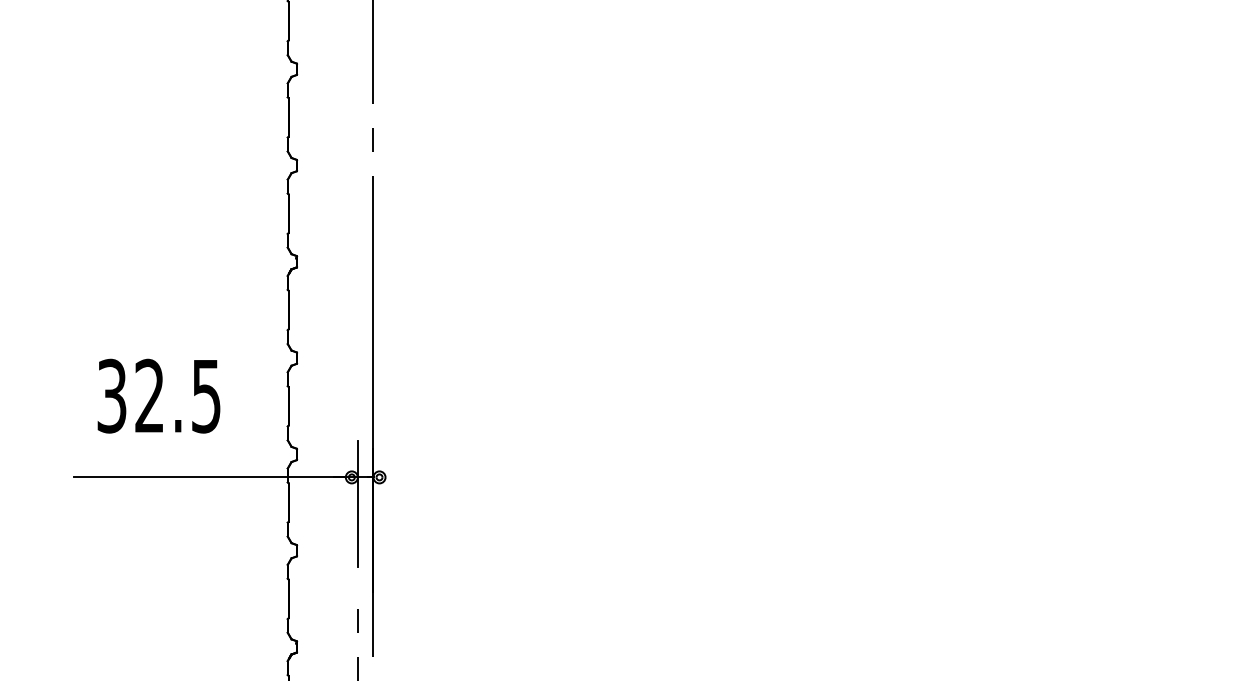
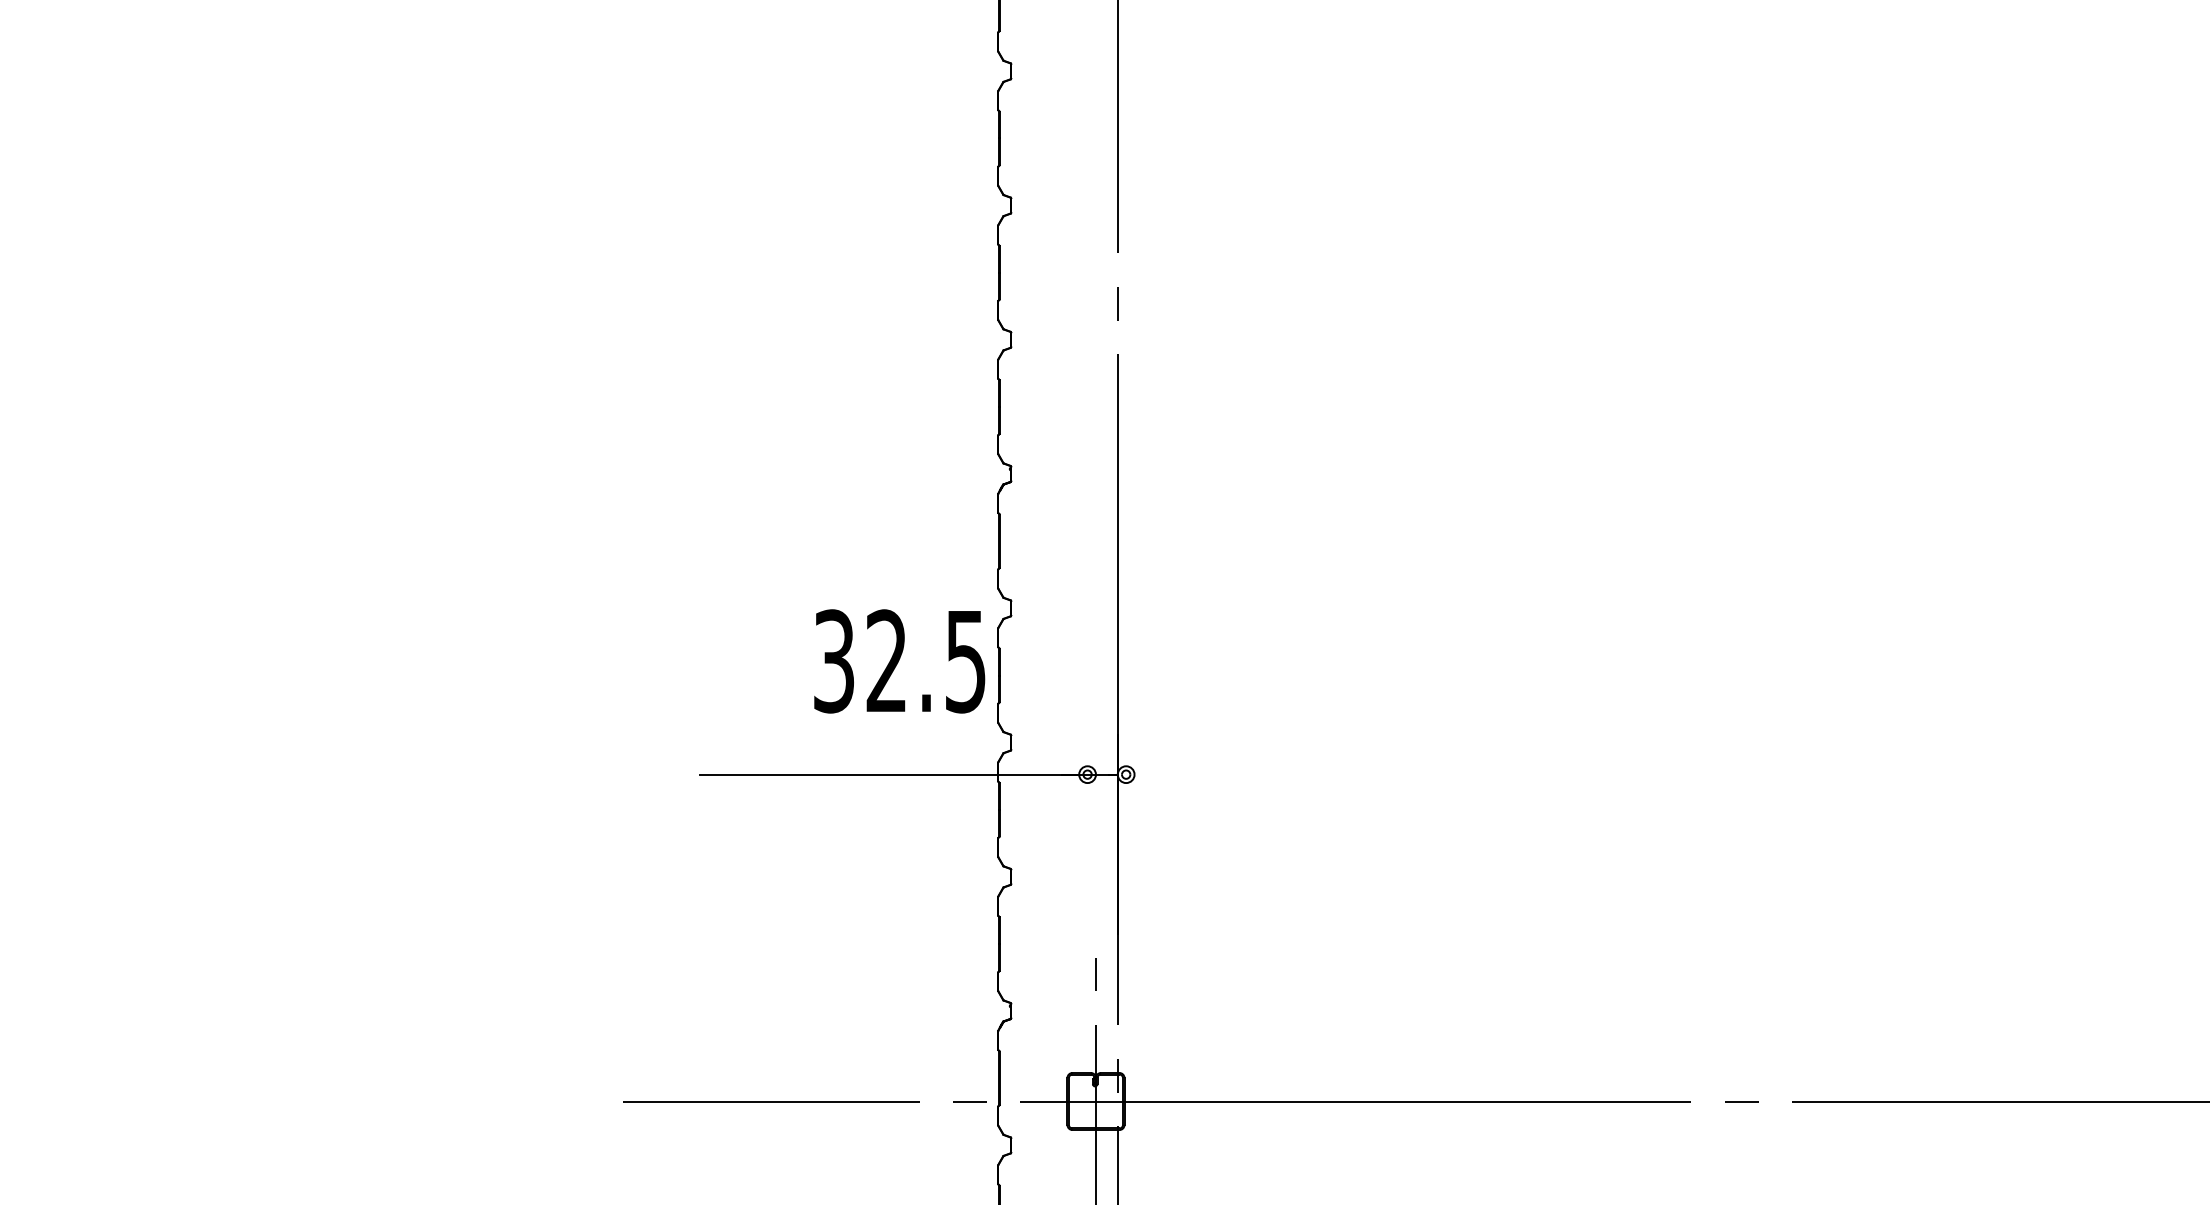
text: (158, 396) -> (899, 661), moved
line: (357, 504) -> (1095, 812), removed

